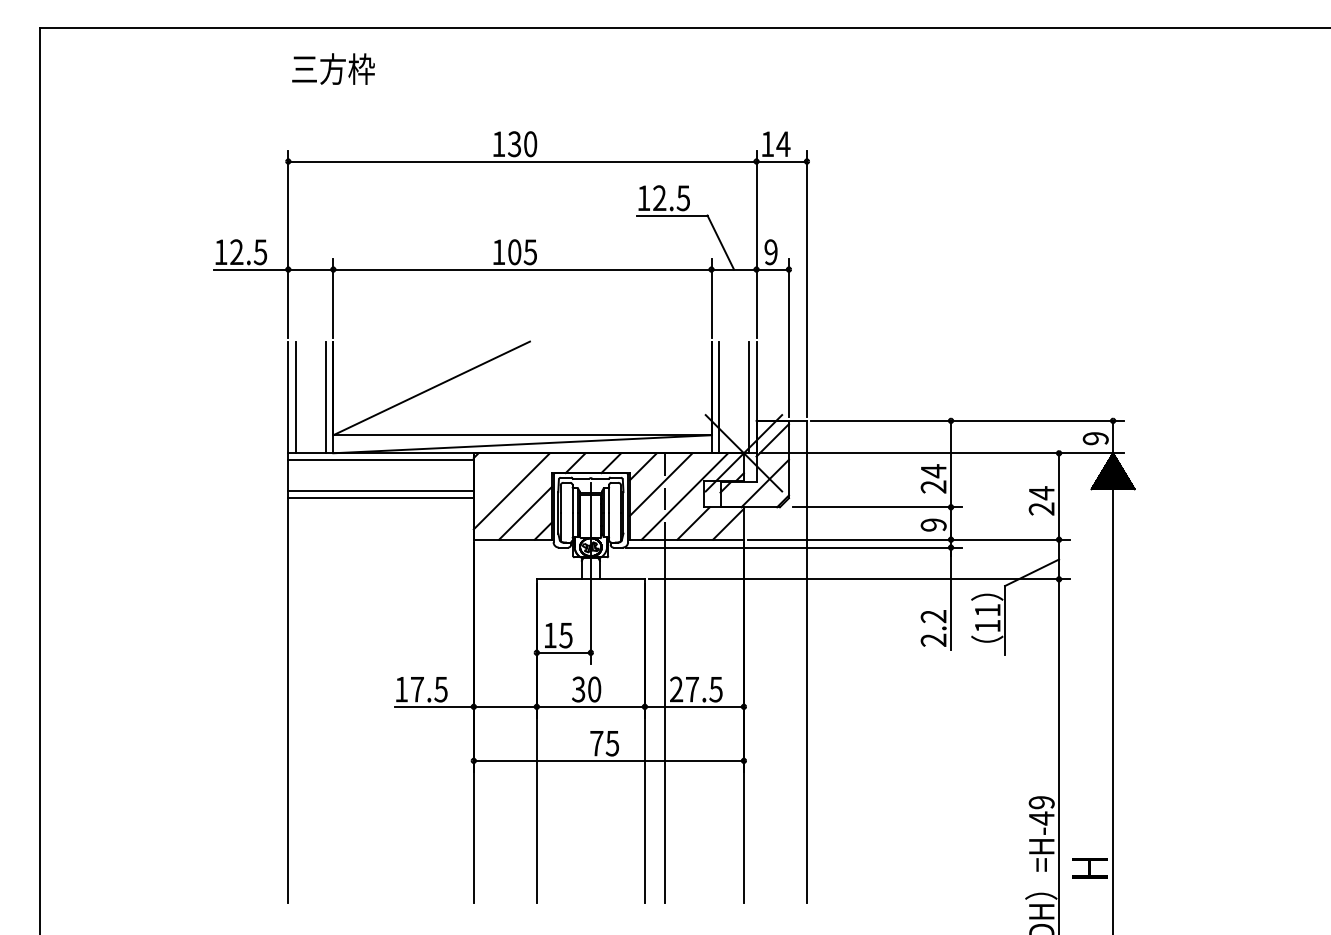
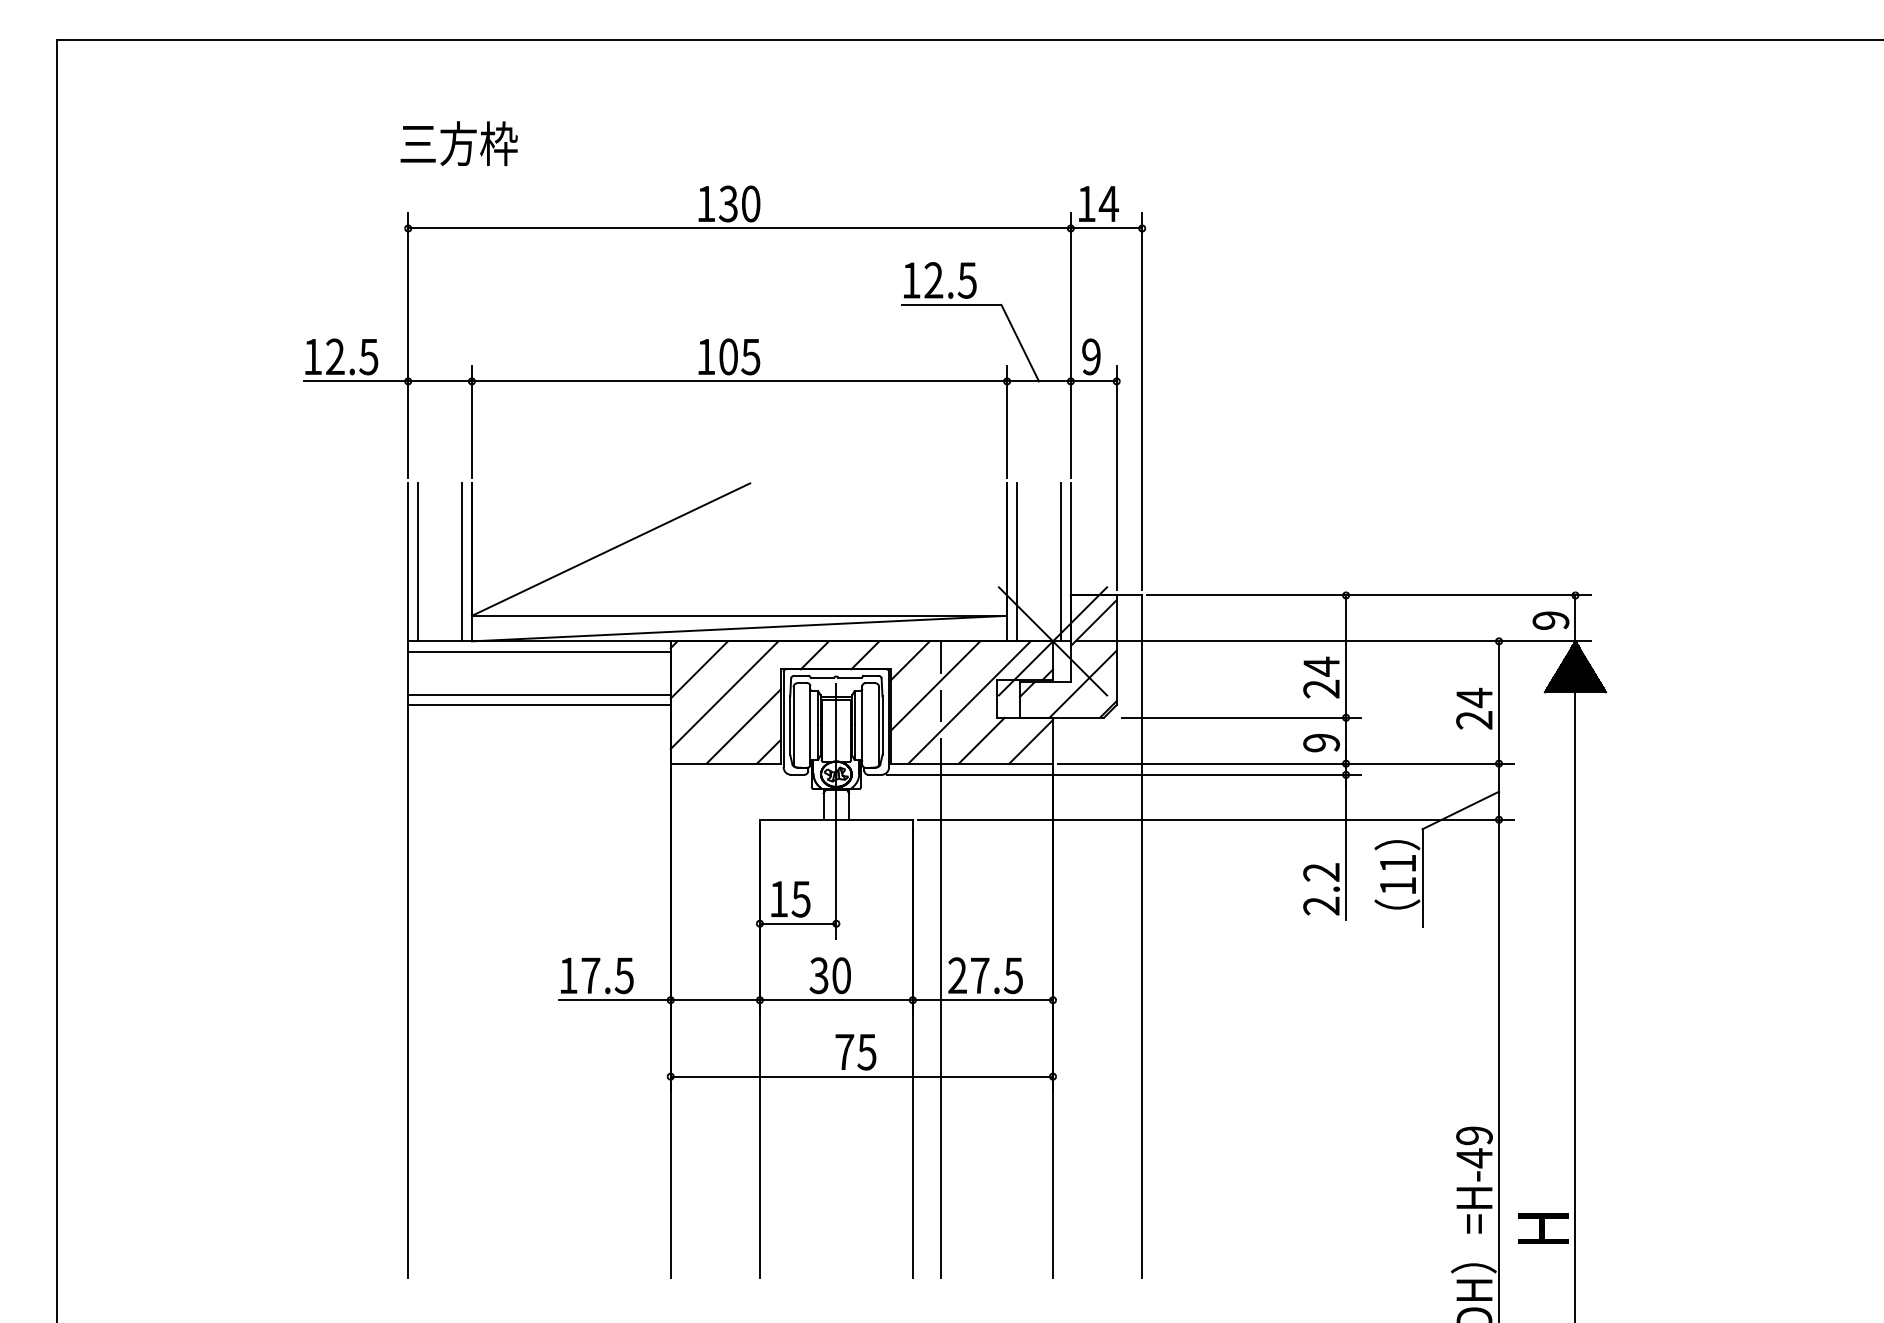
text: (333, 68) -> (458, 143), moved
line: (493, 473) -> (698, 669), added

